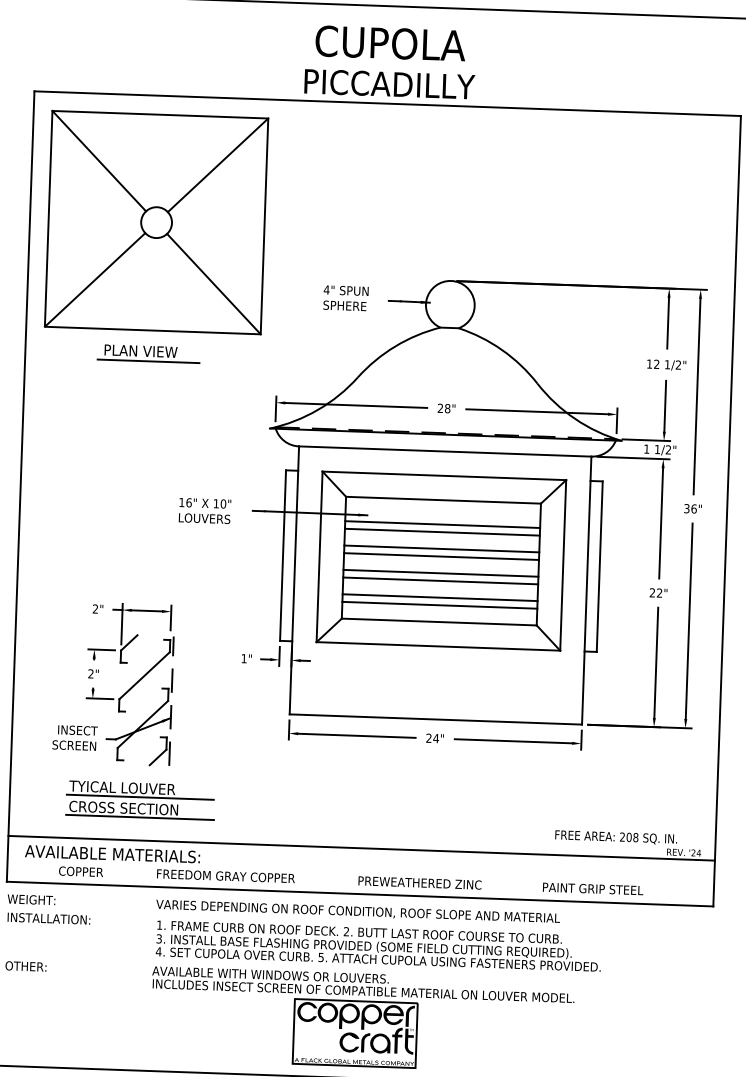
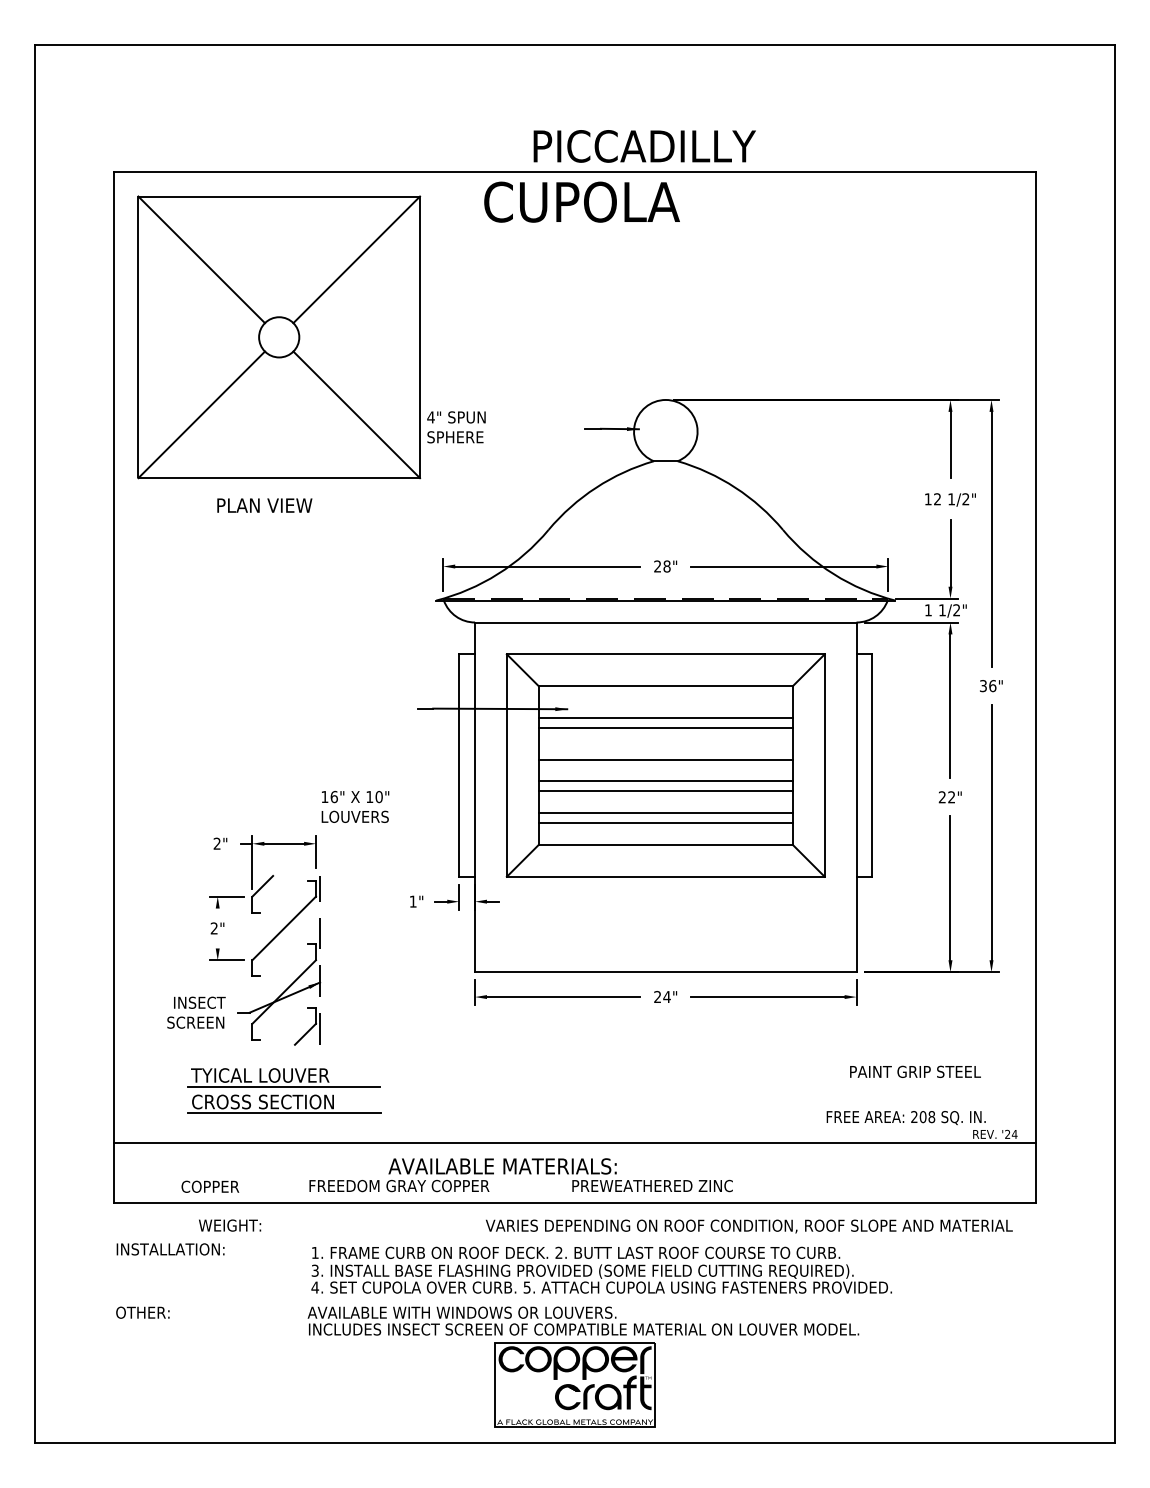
text: (390, 42) -> (581, 201), moved
text: (389, 84) -> (644, 146), moved
text: (345, 298) -> (456, 427), moved
line: (148, 361) -> (274, 518), removed
text: (205, 510) -> (355, 806), moved
line: (441, 548) -> (665, 749), removed
text: (112, 854) -> (502, 1166), moved
text: (593, 888) -> (915, 1071), moved
text: (31, 899) -> (230, 1225), moved
text: (358, 911) -> (749, 1226), moved

